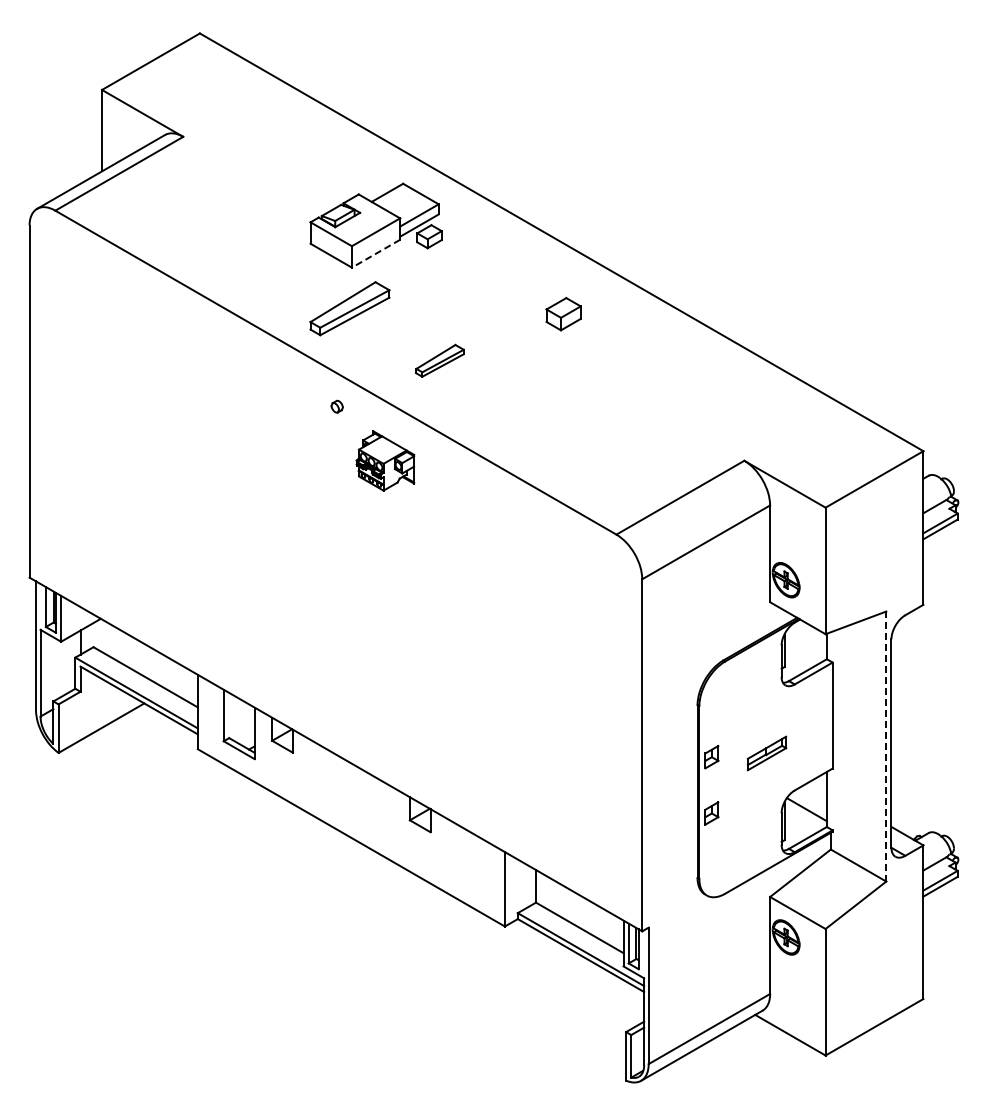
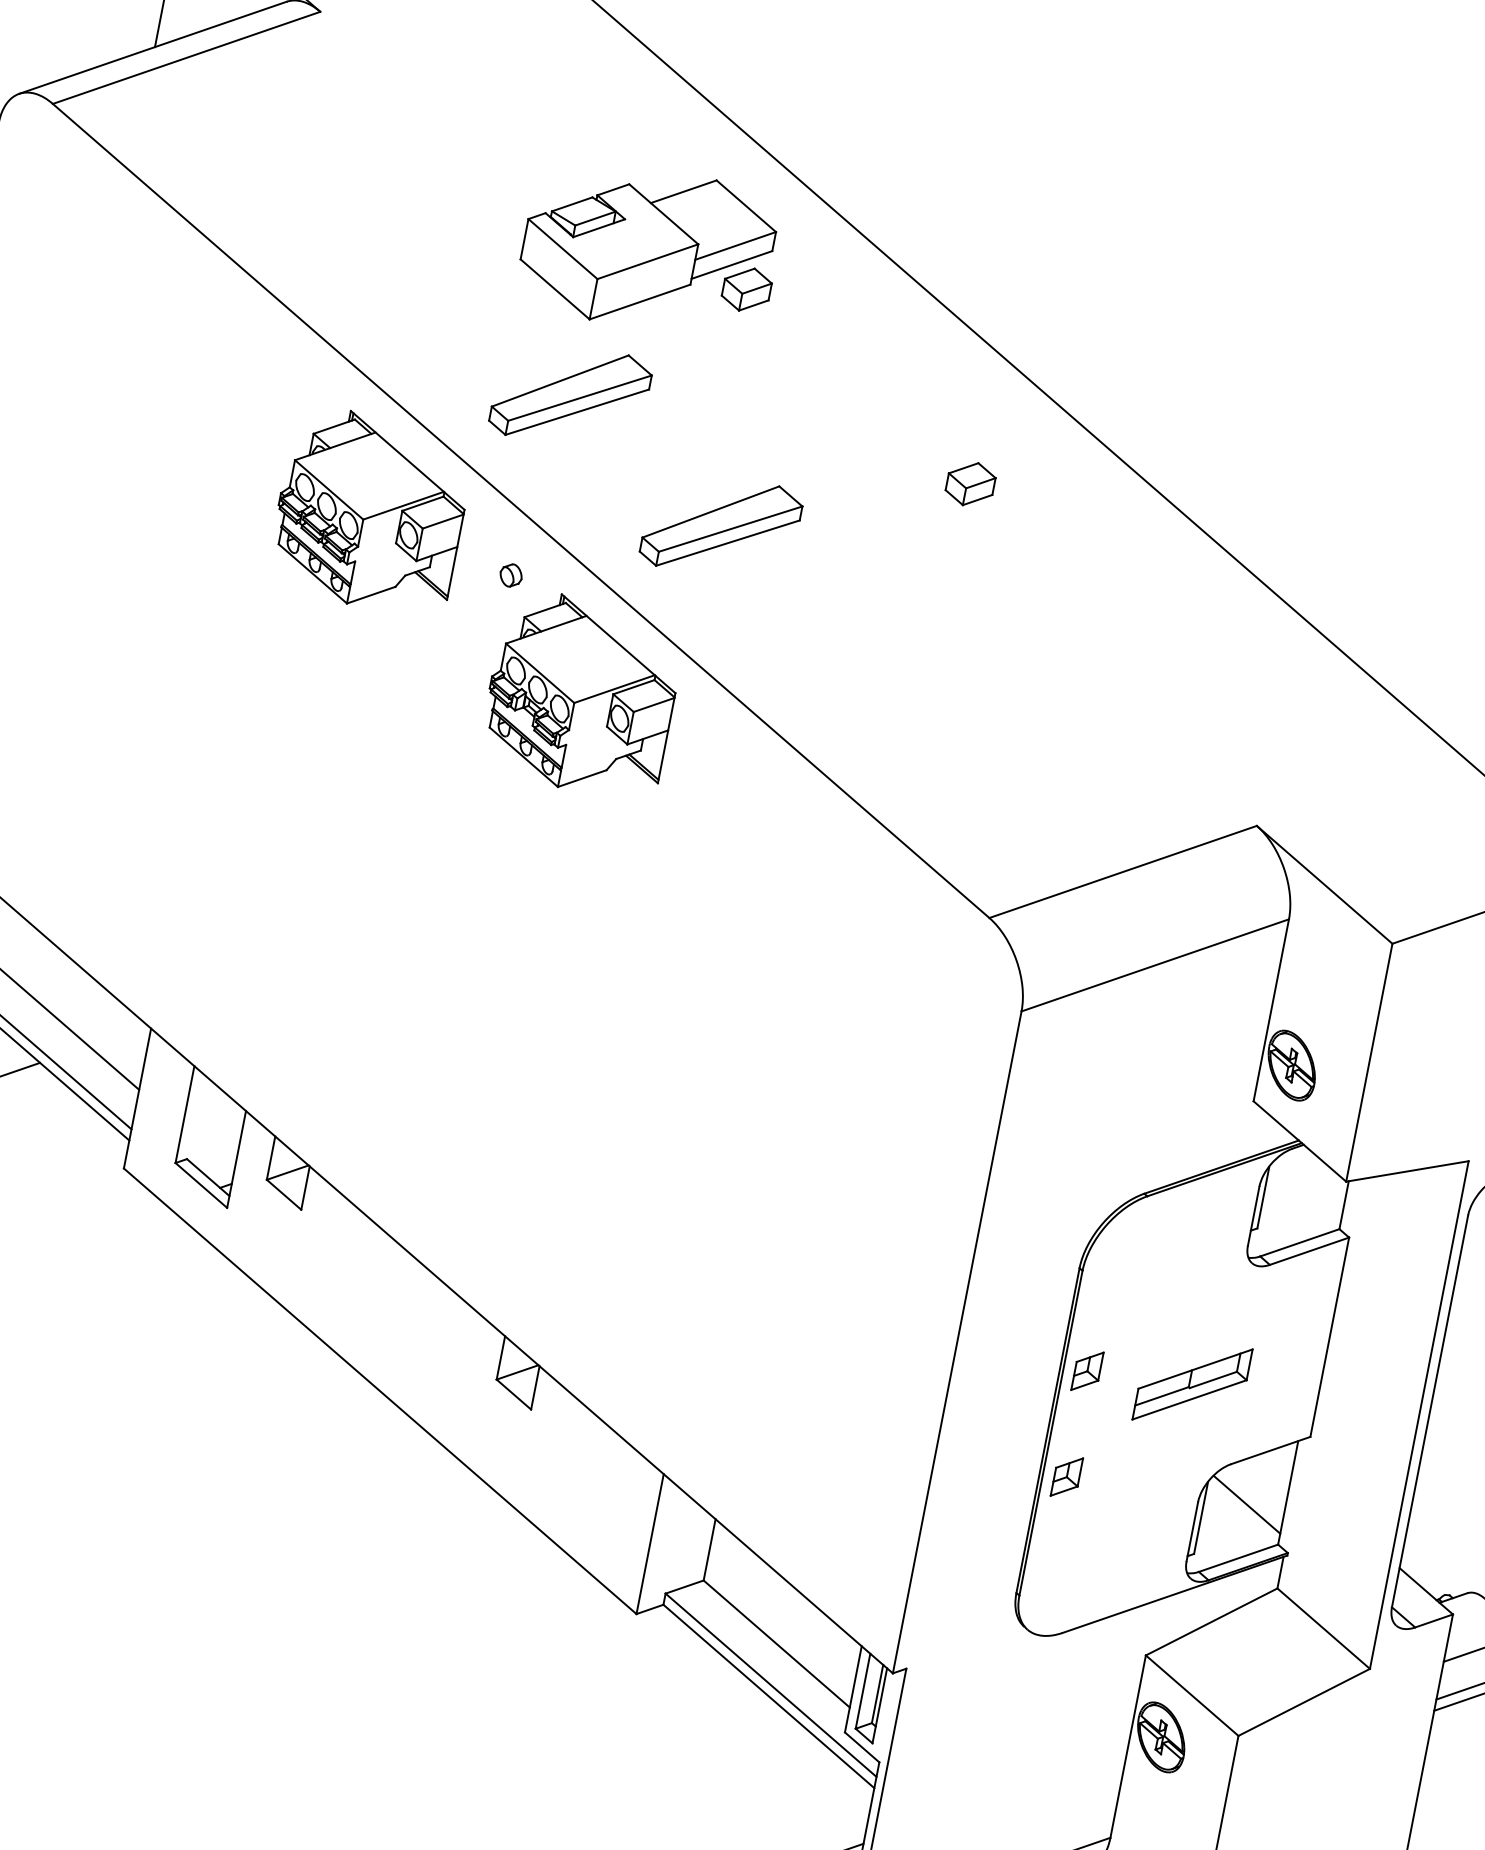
line: (376, 253) -> (640, 301), dashed -> solid
part: (563, 313) -> (970, 482), size x0.71
part: (439, 360) -> (720, 525), size x1.67
part: (258, 387) -> (370, 510), added
part: (385, 460) -> (582, 694), size x1.67
line: (886, 746) -> (1419, 1415), dashed -> solid
part: (766, 753) -> (1191, 1384), size x1.43

